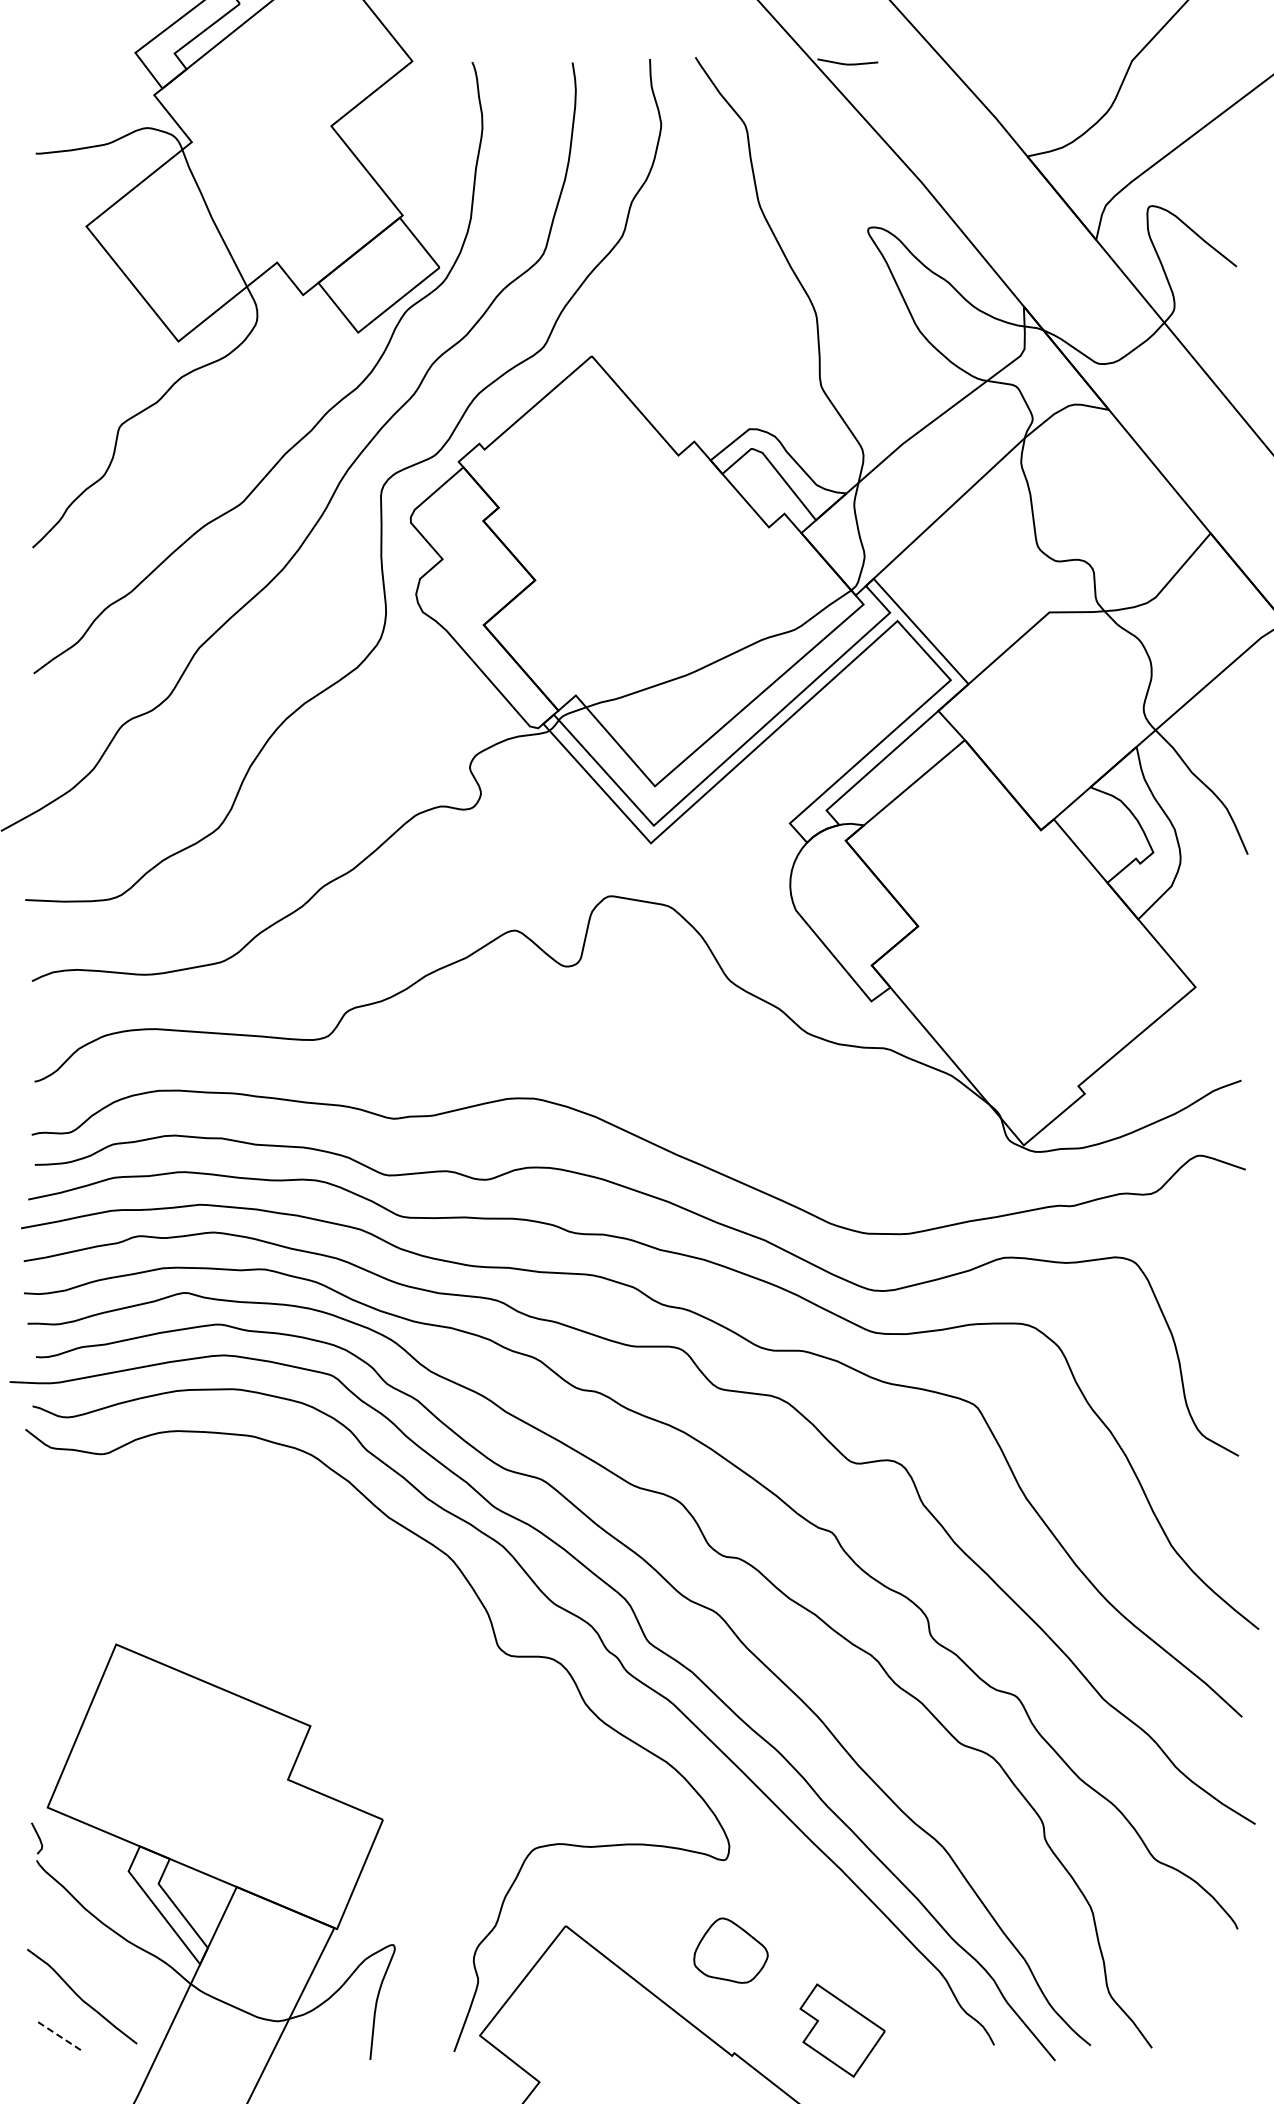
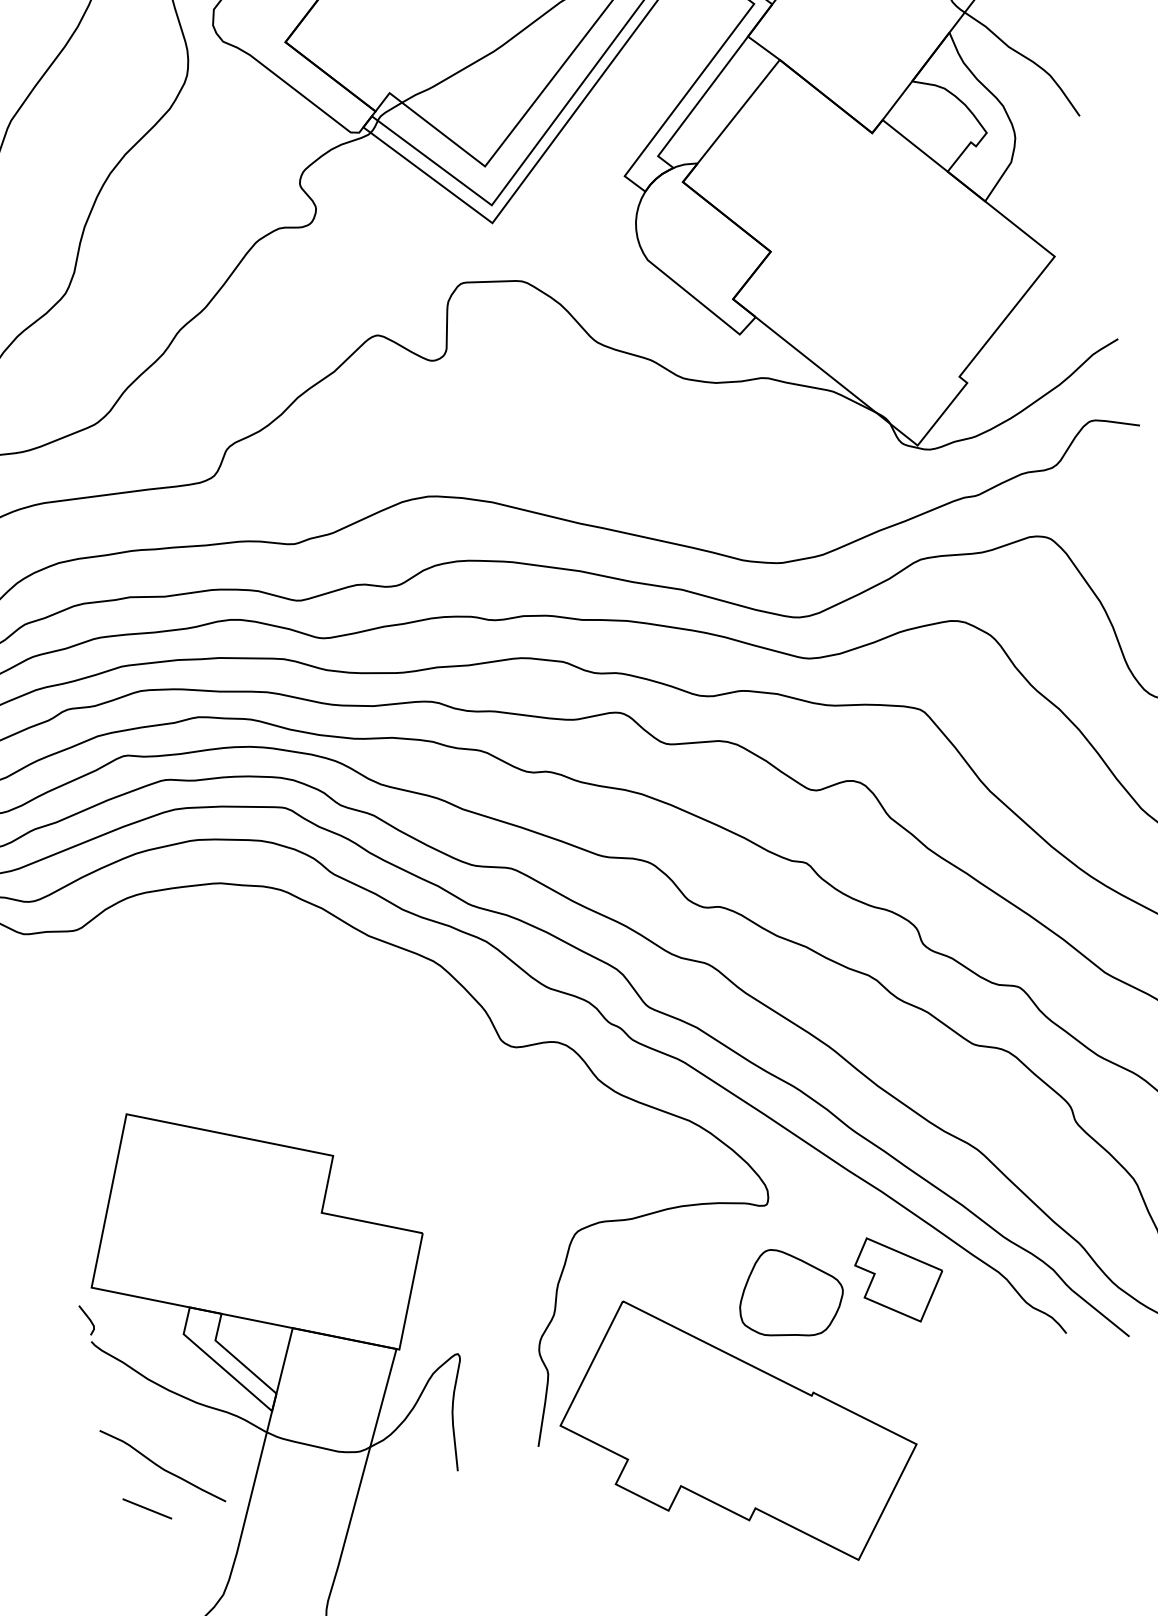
part: (730, 1950) -> (789, 1292), size x1.43
part: (842, 2030) -> (900, 1278), moved
line: (58, 2035) -> (147, 1508), dashed -> solid

